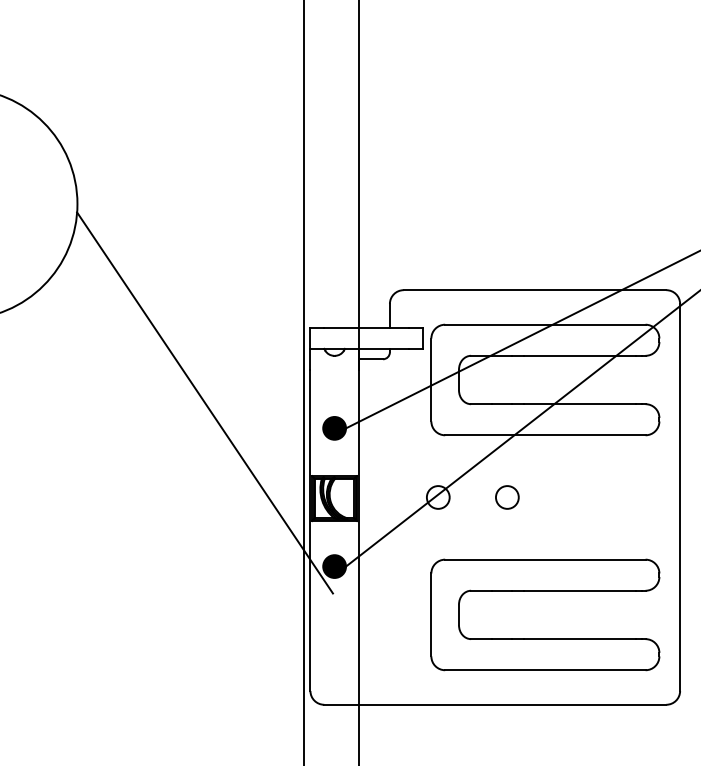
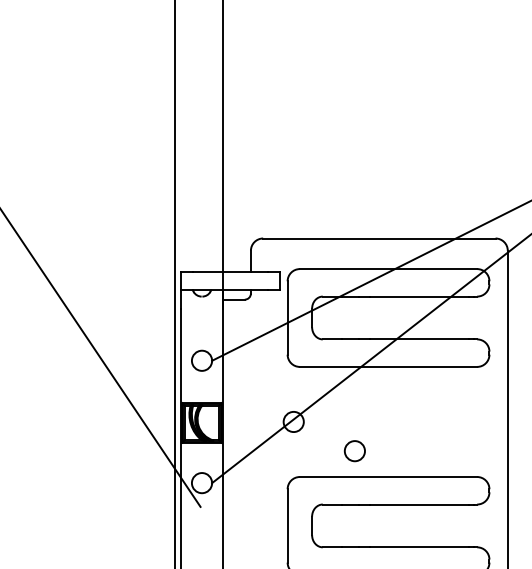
fill: (334, 427) -> (201, 360), removed
circle: (507, 497) -> (355, 451), moved
fill: (334, 566) -> (201, 483), removed

